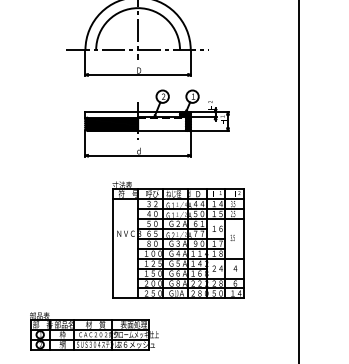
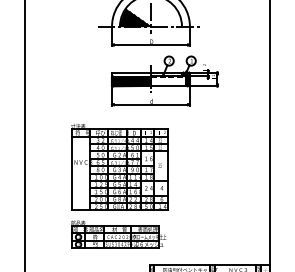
hatch: (115, 37) -> (134, 17), added
part: (178, 240) -> (119, 167), moved

